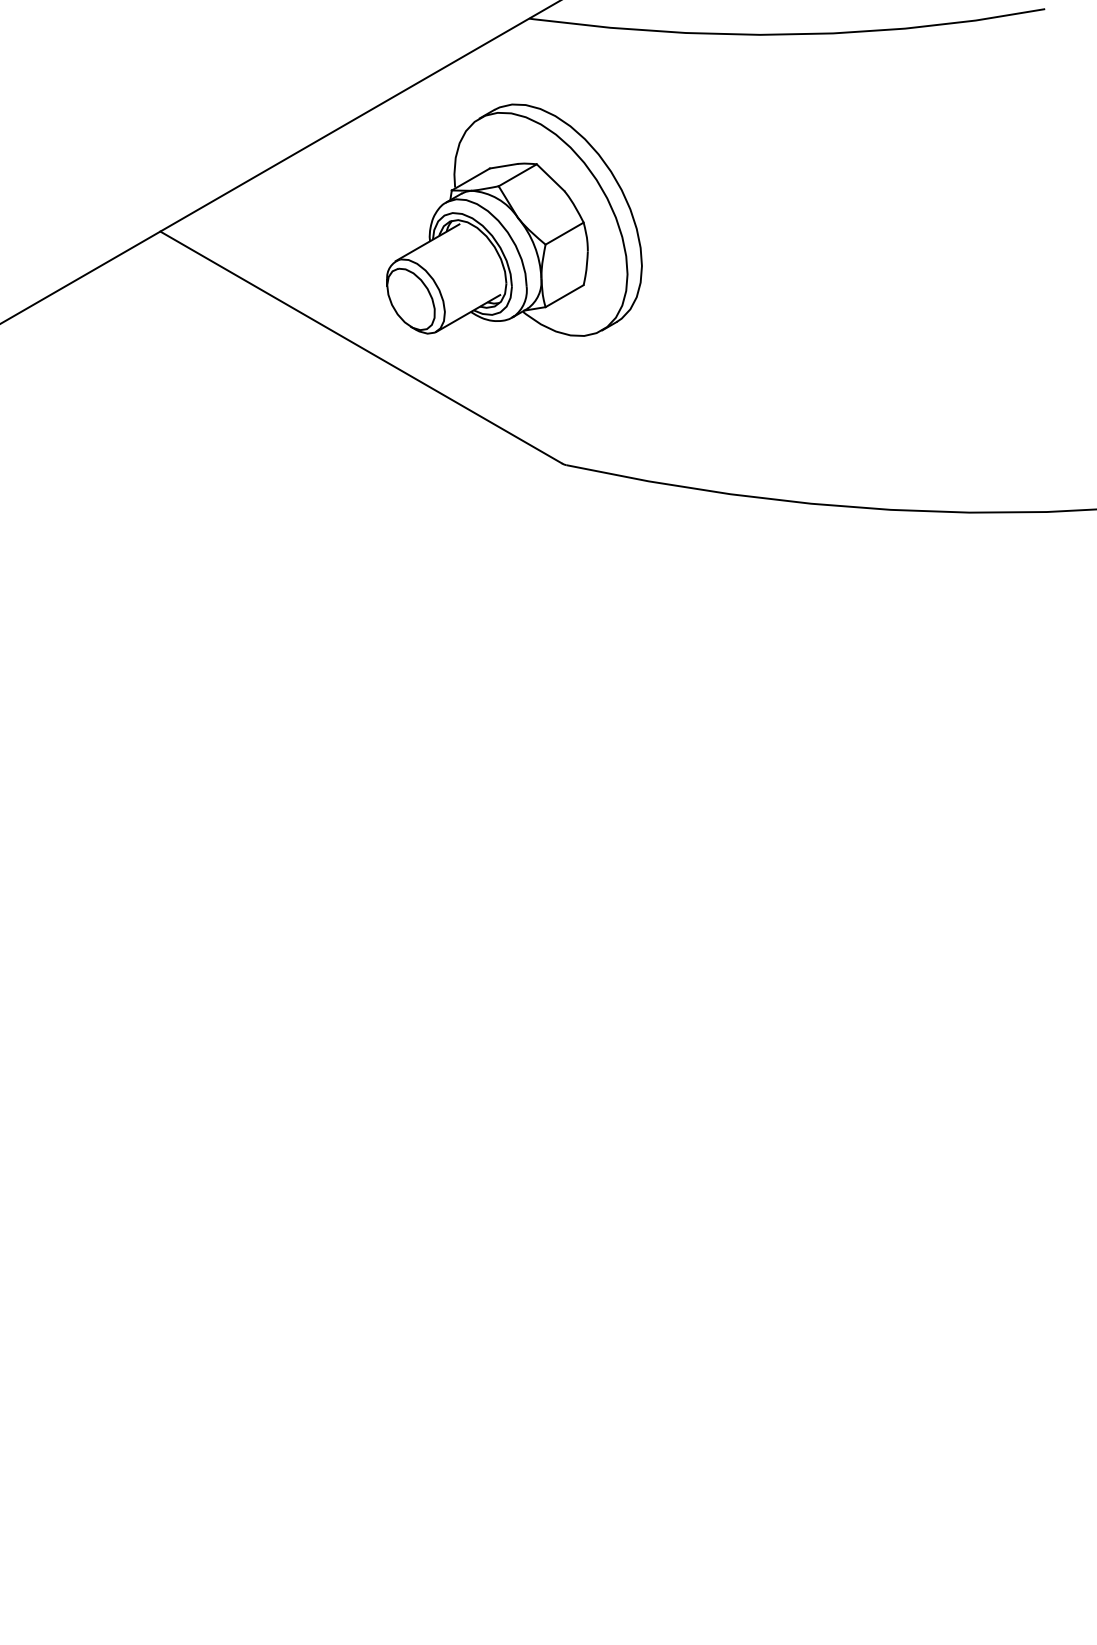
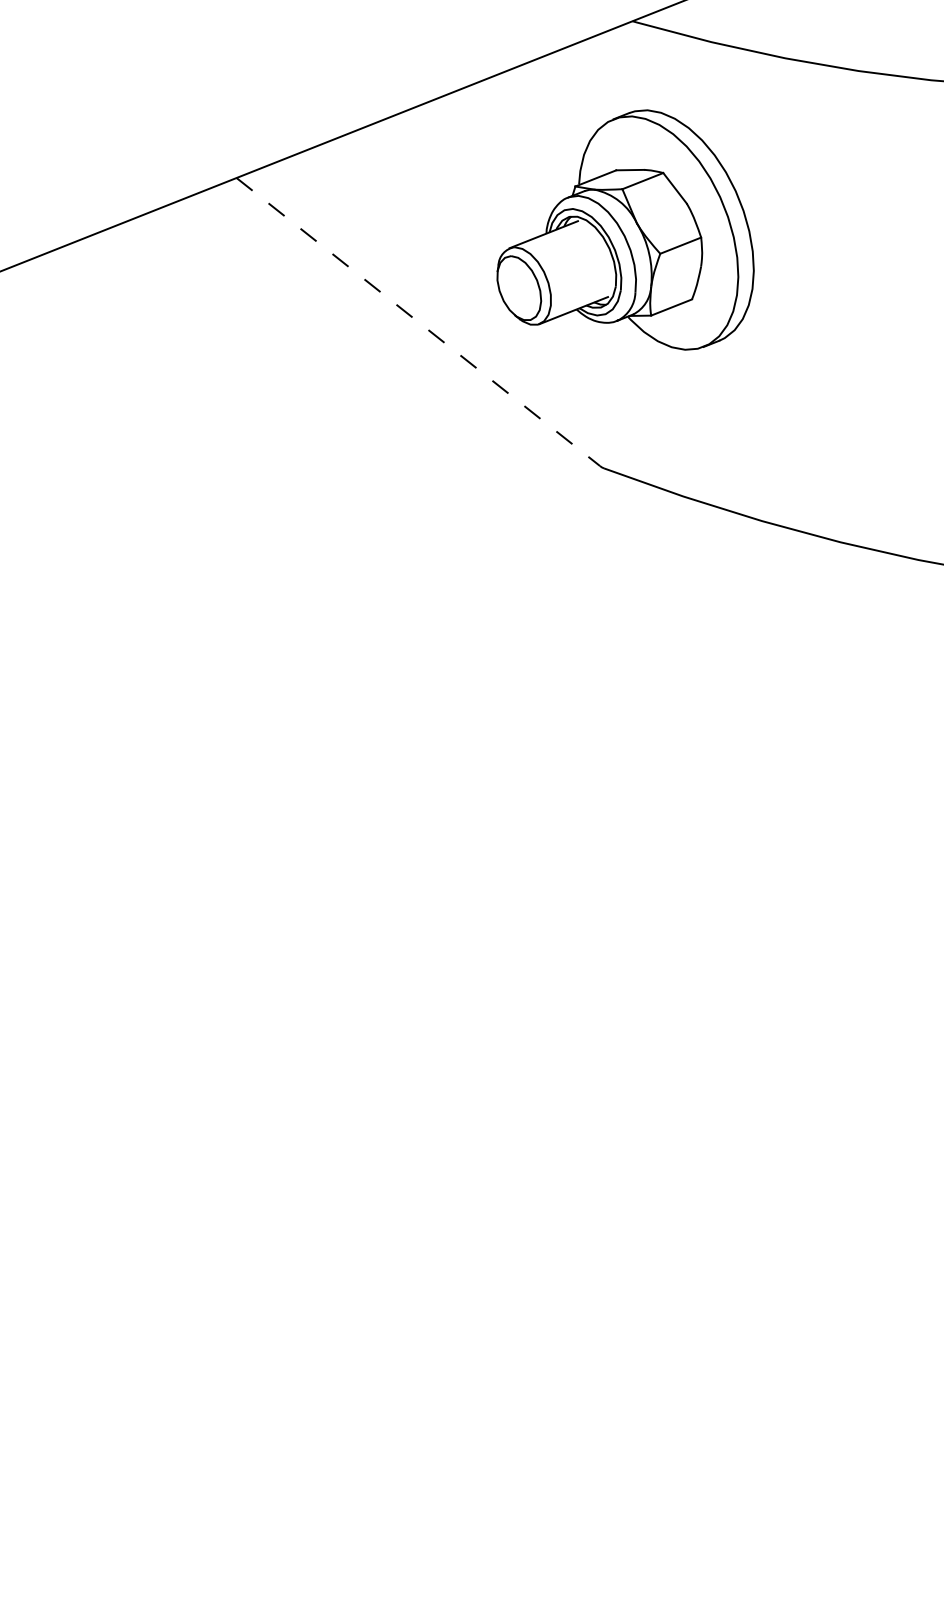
part: (514, 219) -> (633, 224), moved
line: (361, 347) -> (418, 322), solid -> dashed

